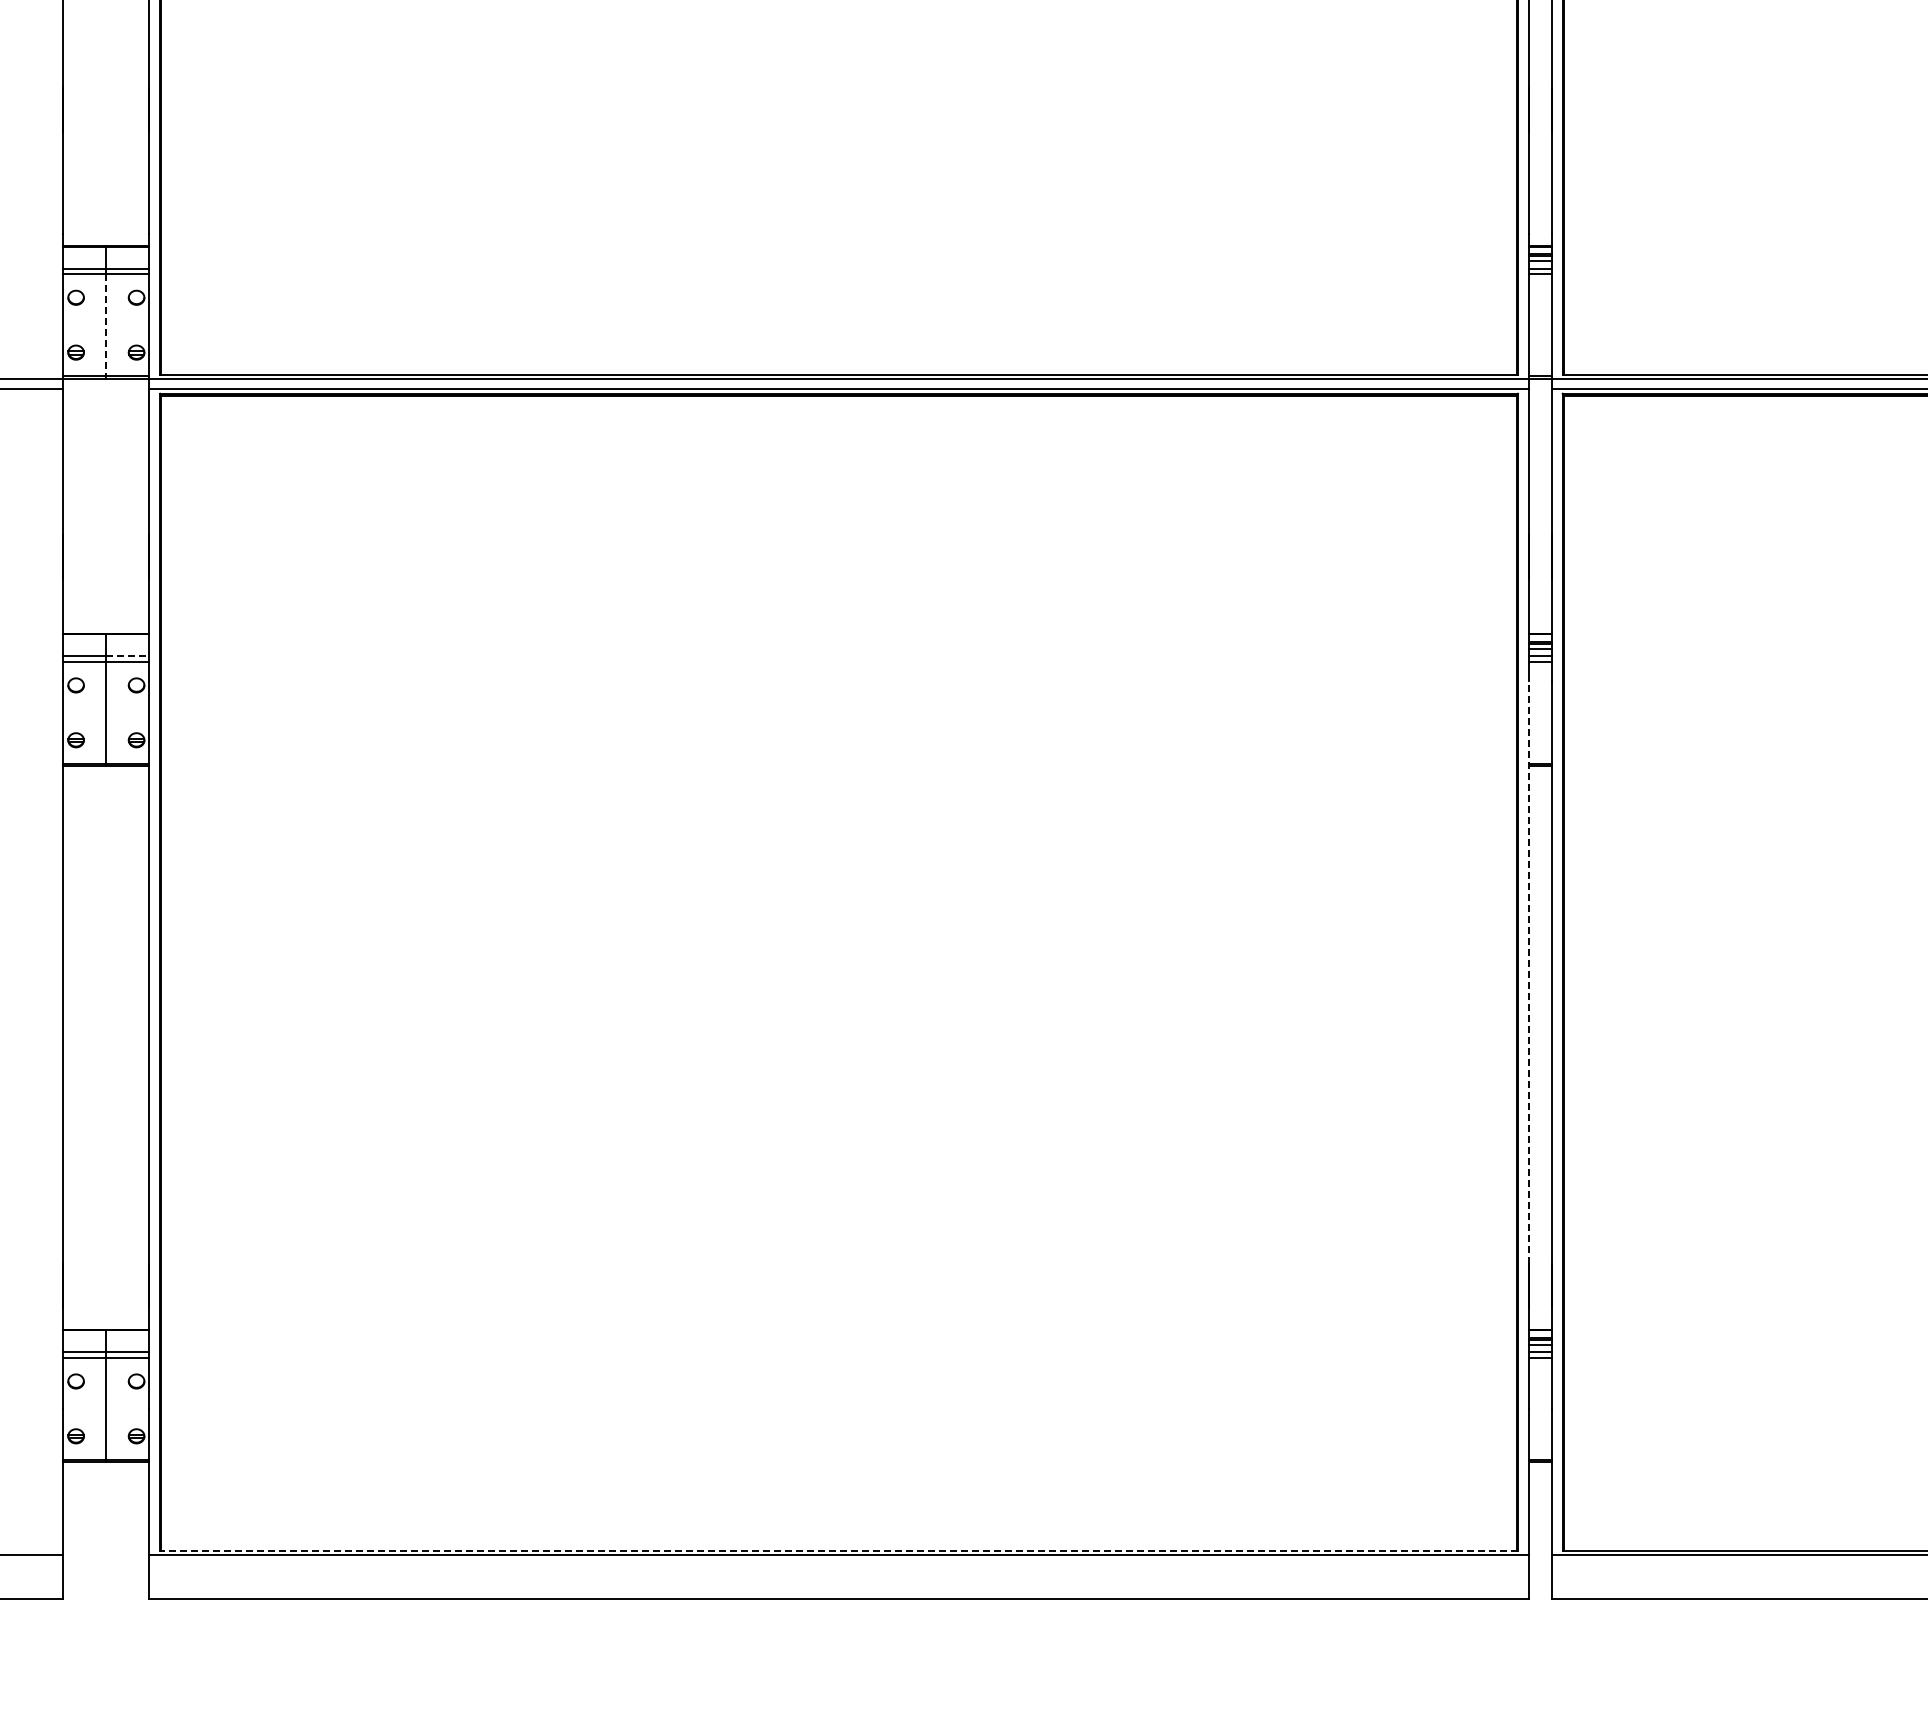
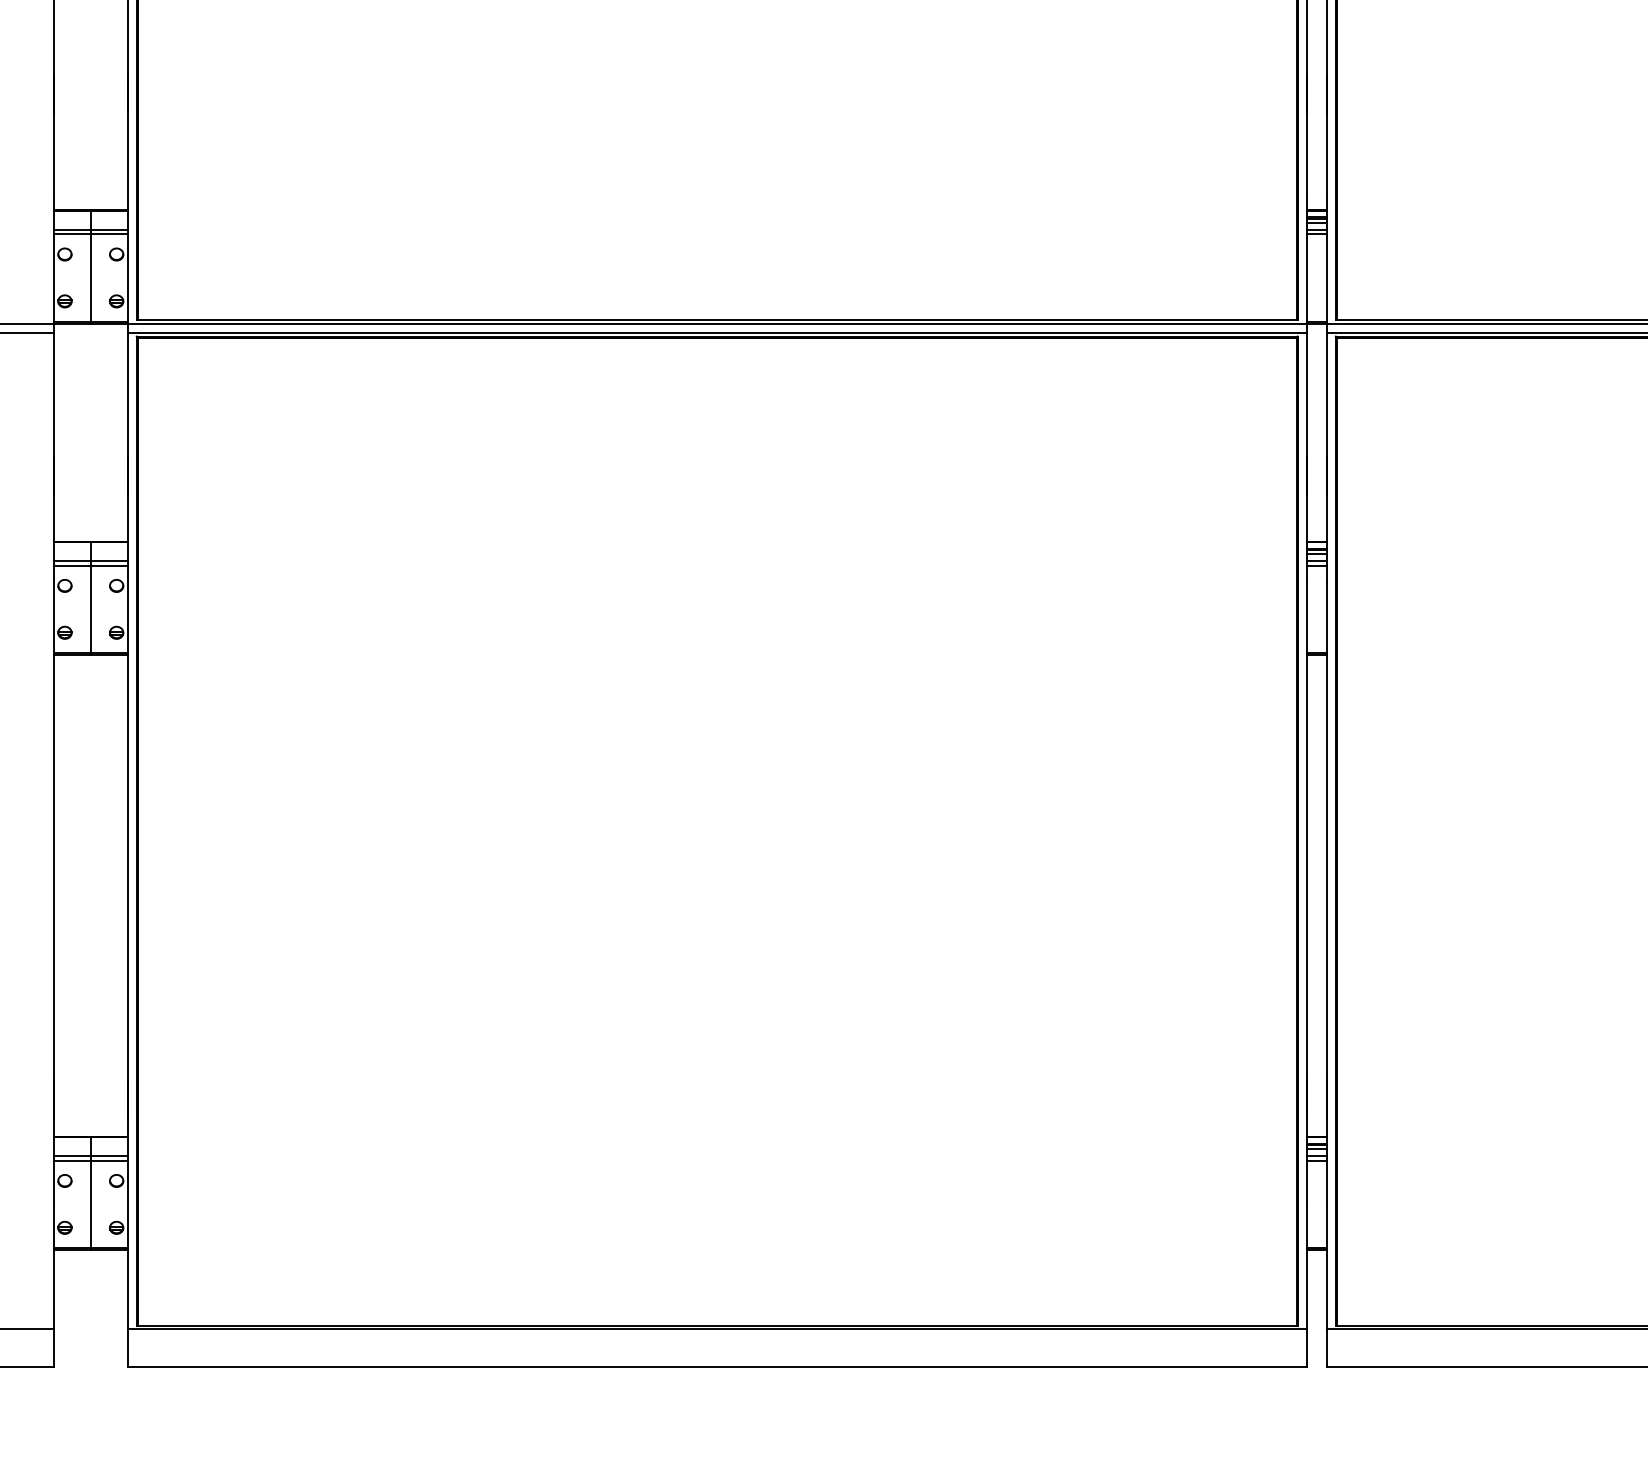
line: (106, 325) -> (90, 278), dashed -> solid
line: (127, 656) -> (108, 561), dashed -> solid
line: (1528, 972) -> (1306, 831), dashed -> solid
line: (839, 1550) -> (717, 1325), dashed -> solid

